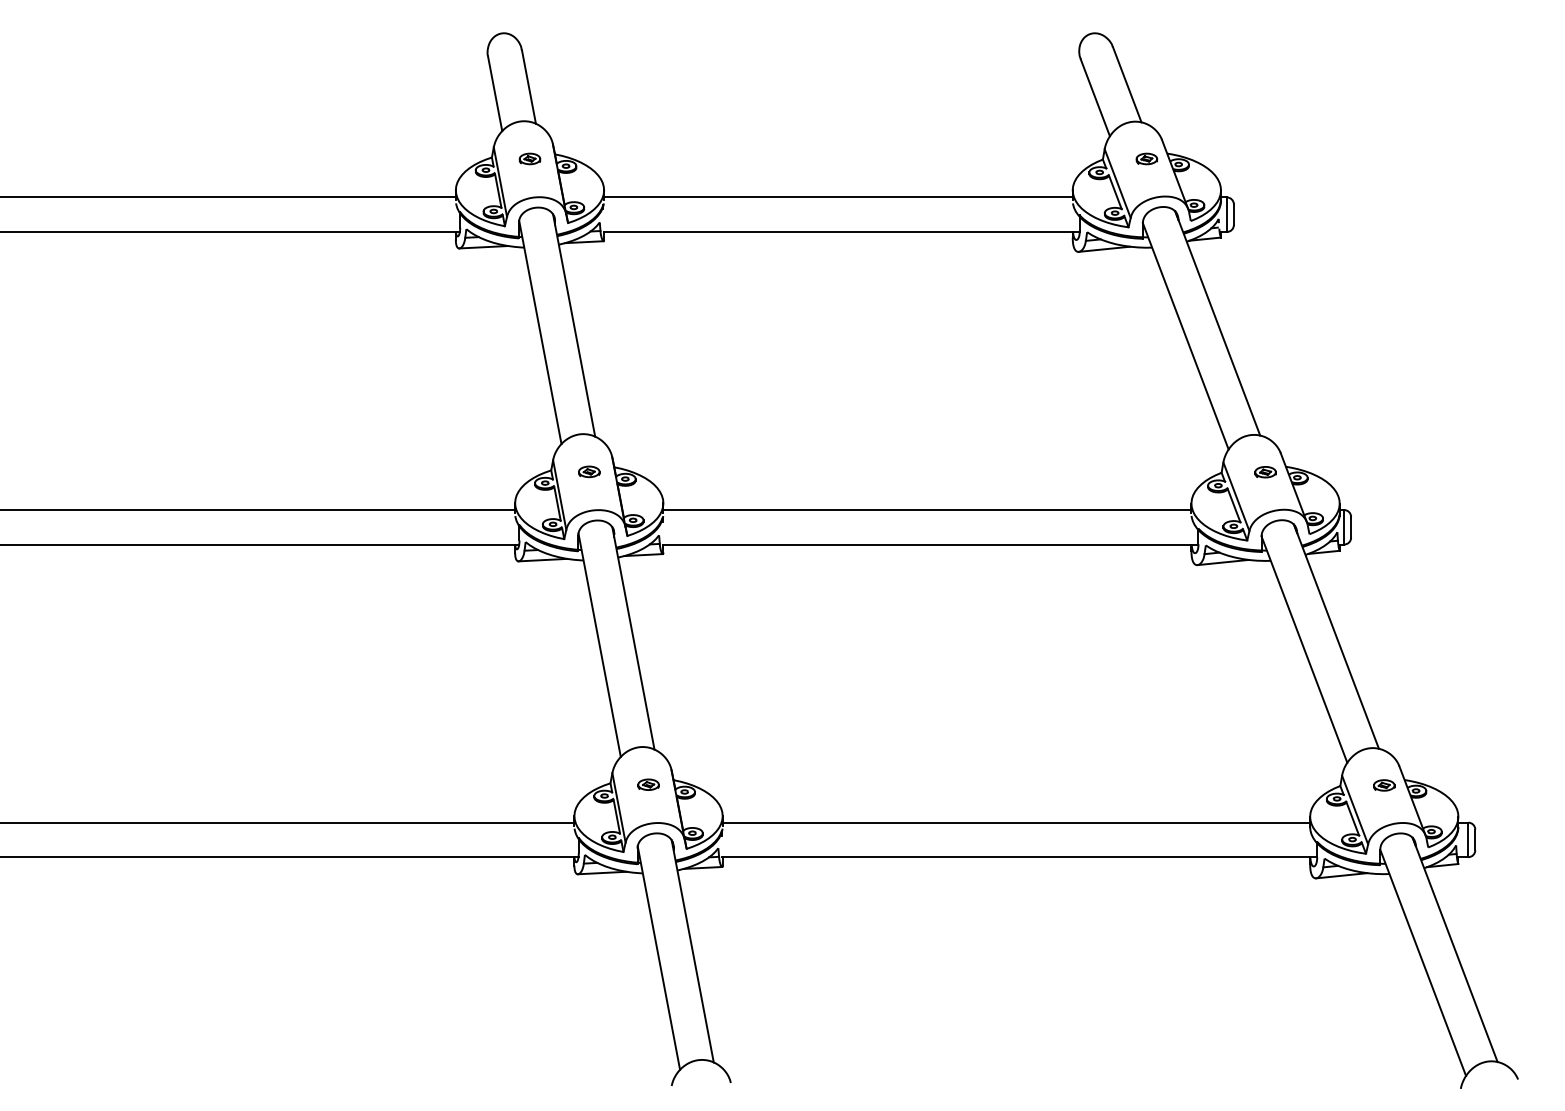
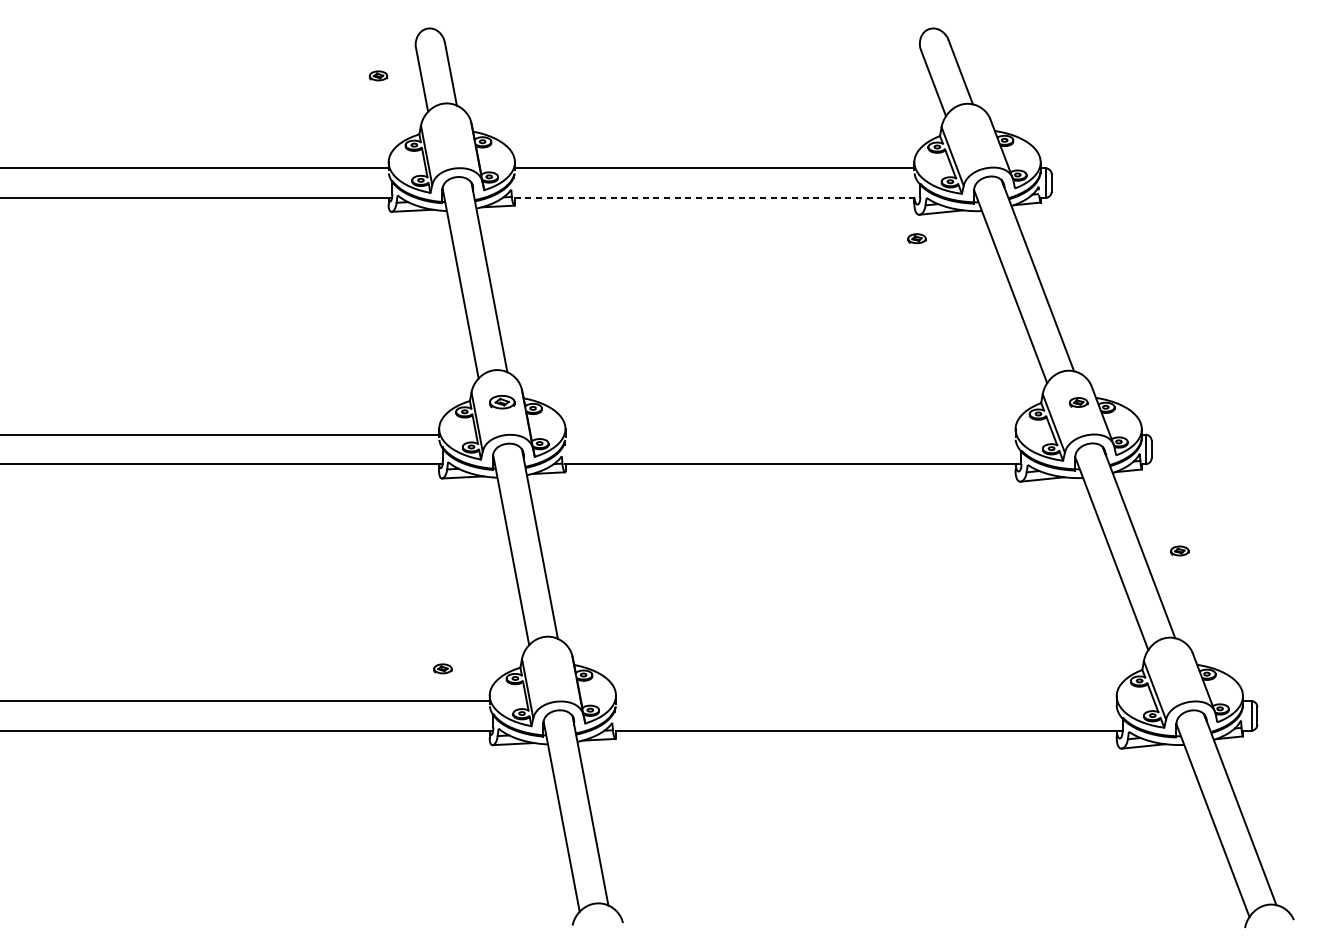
part: (529, 158) -> (378, 75), moved
part: (1146, 158) -> (916, 238), moved
line: (842, 231) -> (718, 197), solid -> dashed
part: (589, 471) -> (502, 401), size x1.4
line: (927, 510) -> (790, 435), removed
part: (648, 784) -> (442, 668), moved
part: (1384, 785) -> (1180, 551), moved
line: (1016, 822) -> (866, 701), removed

